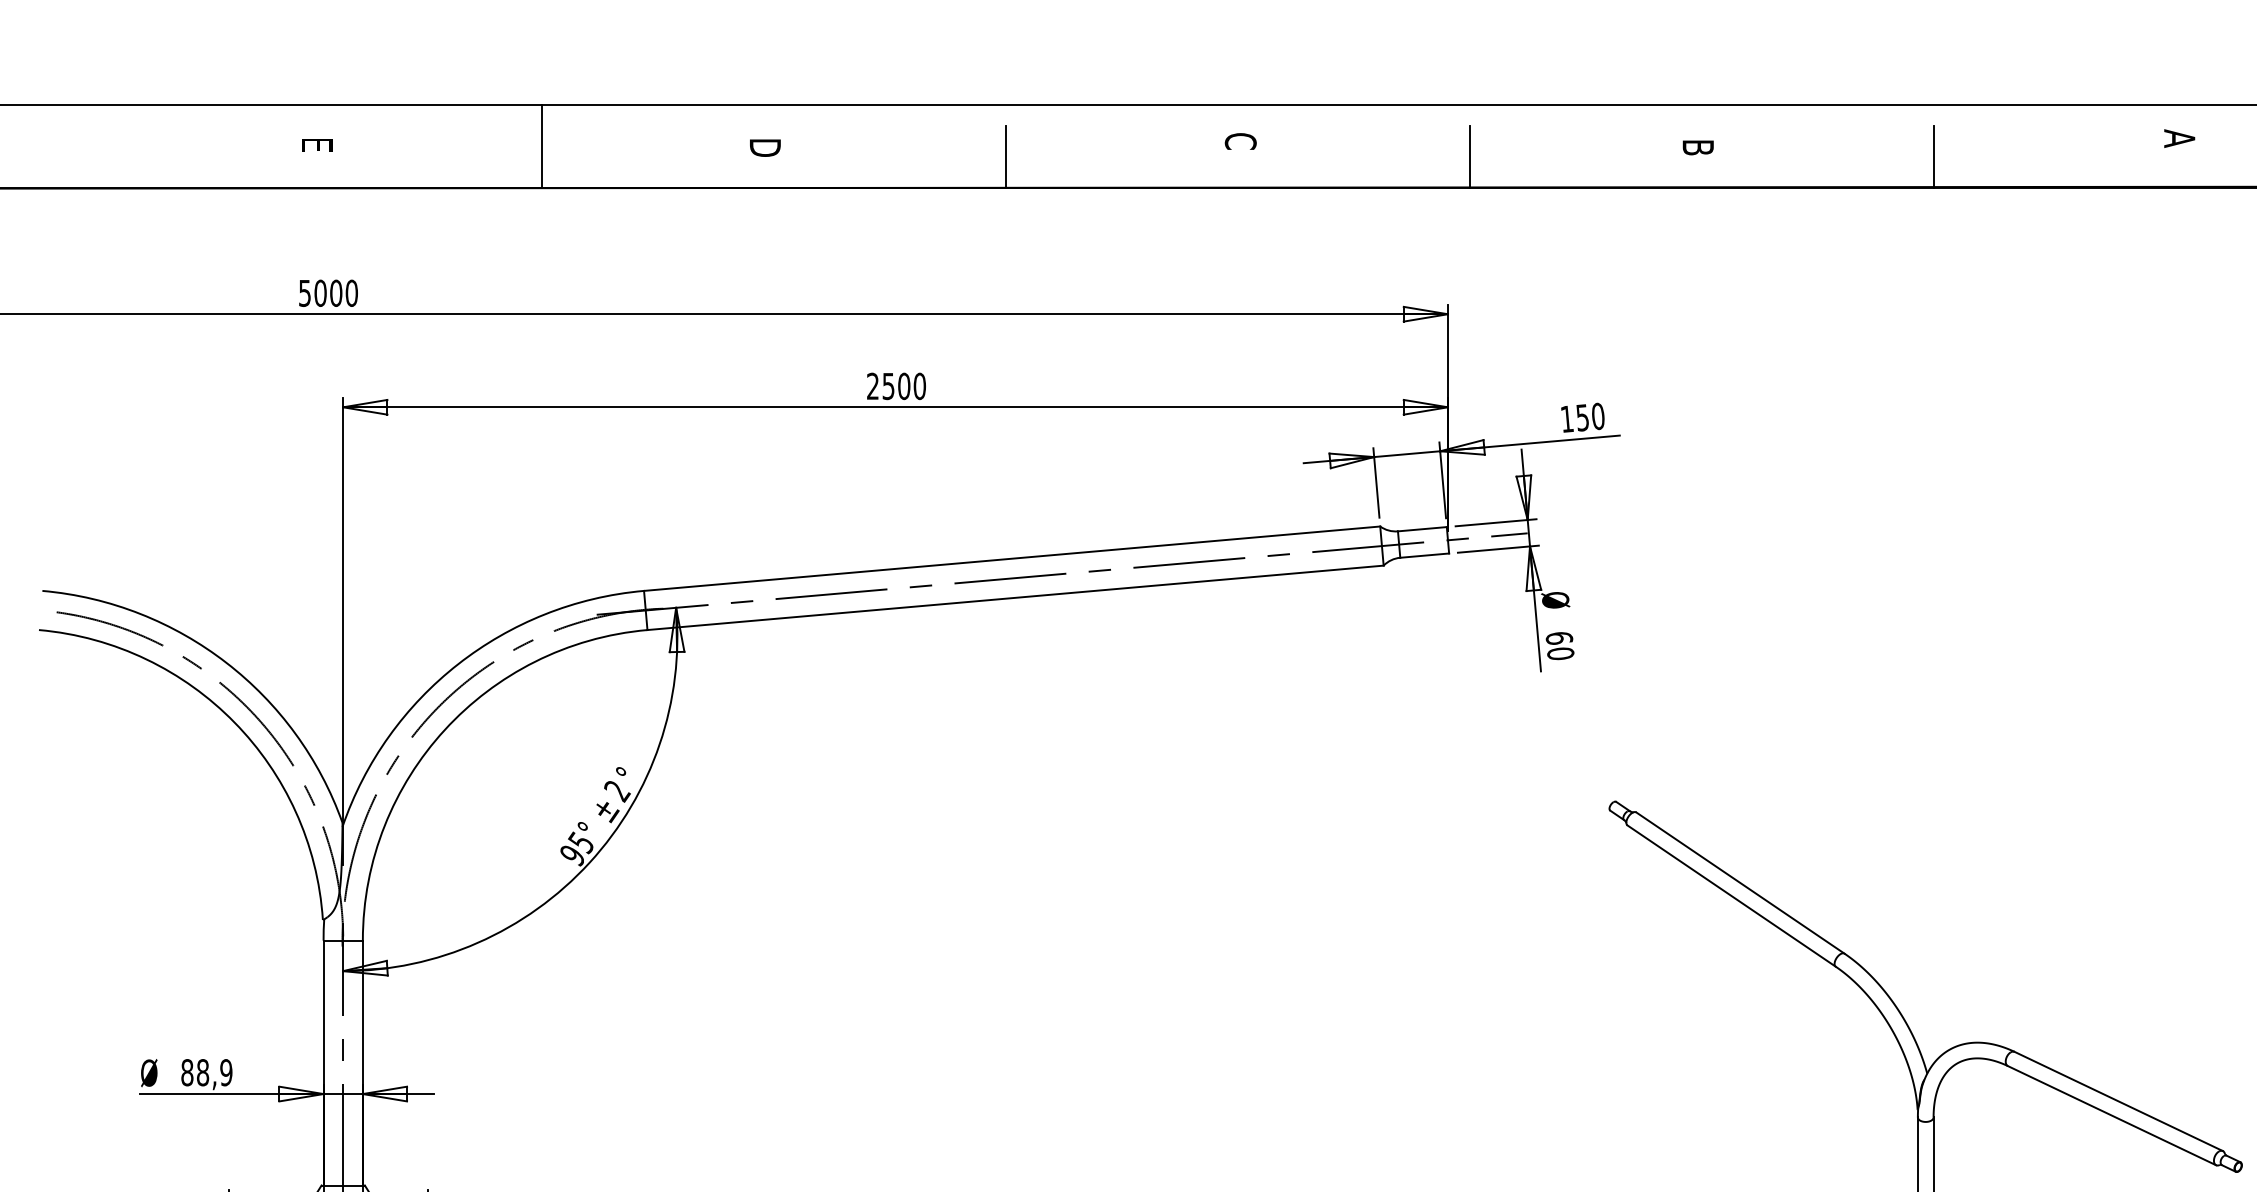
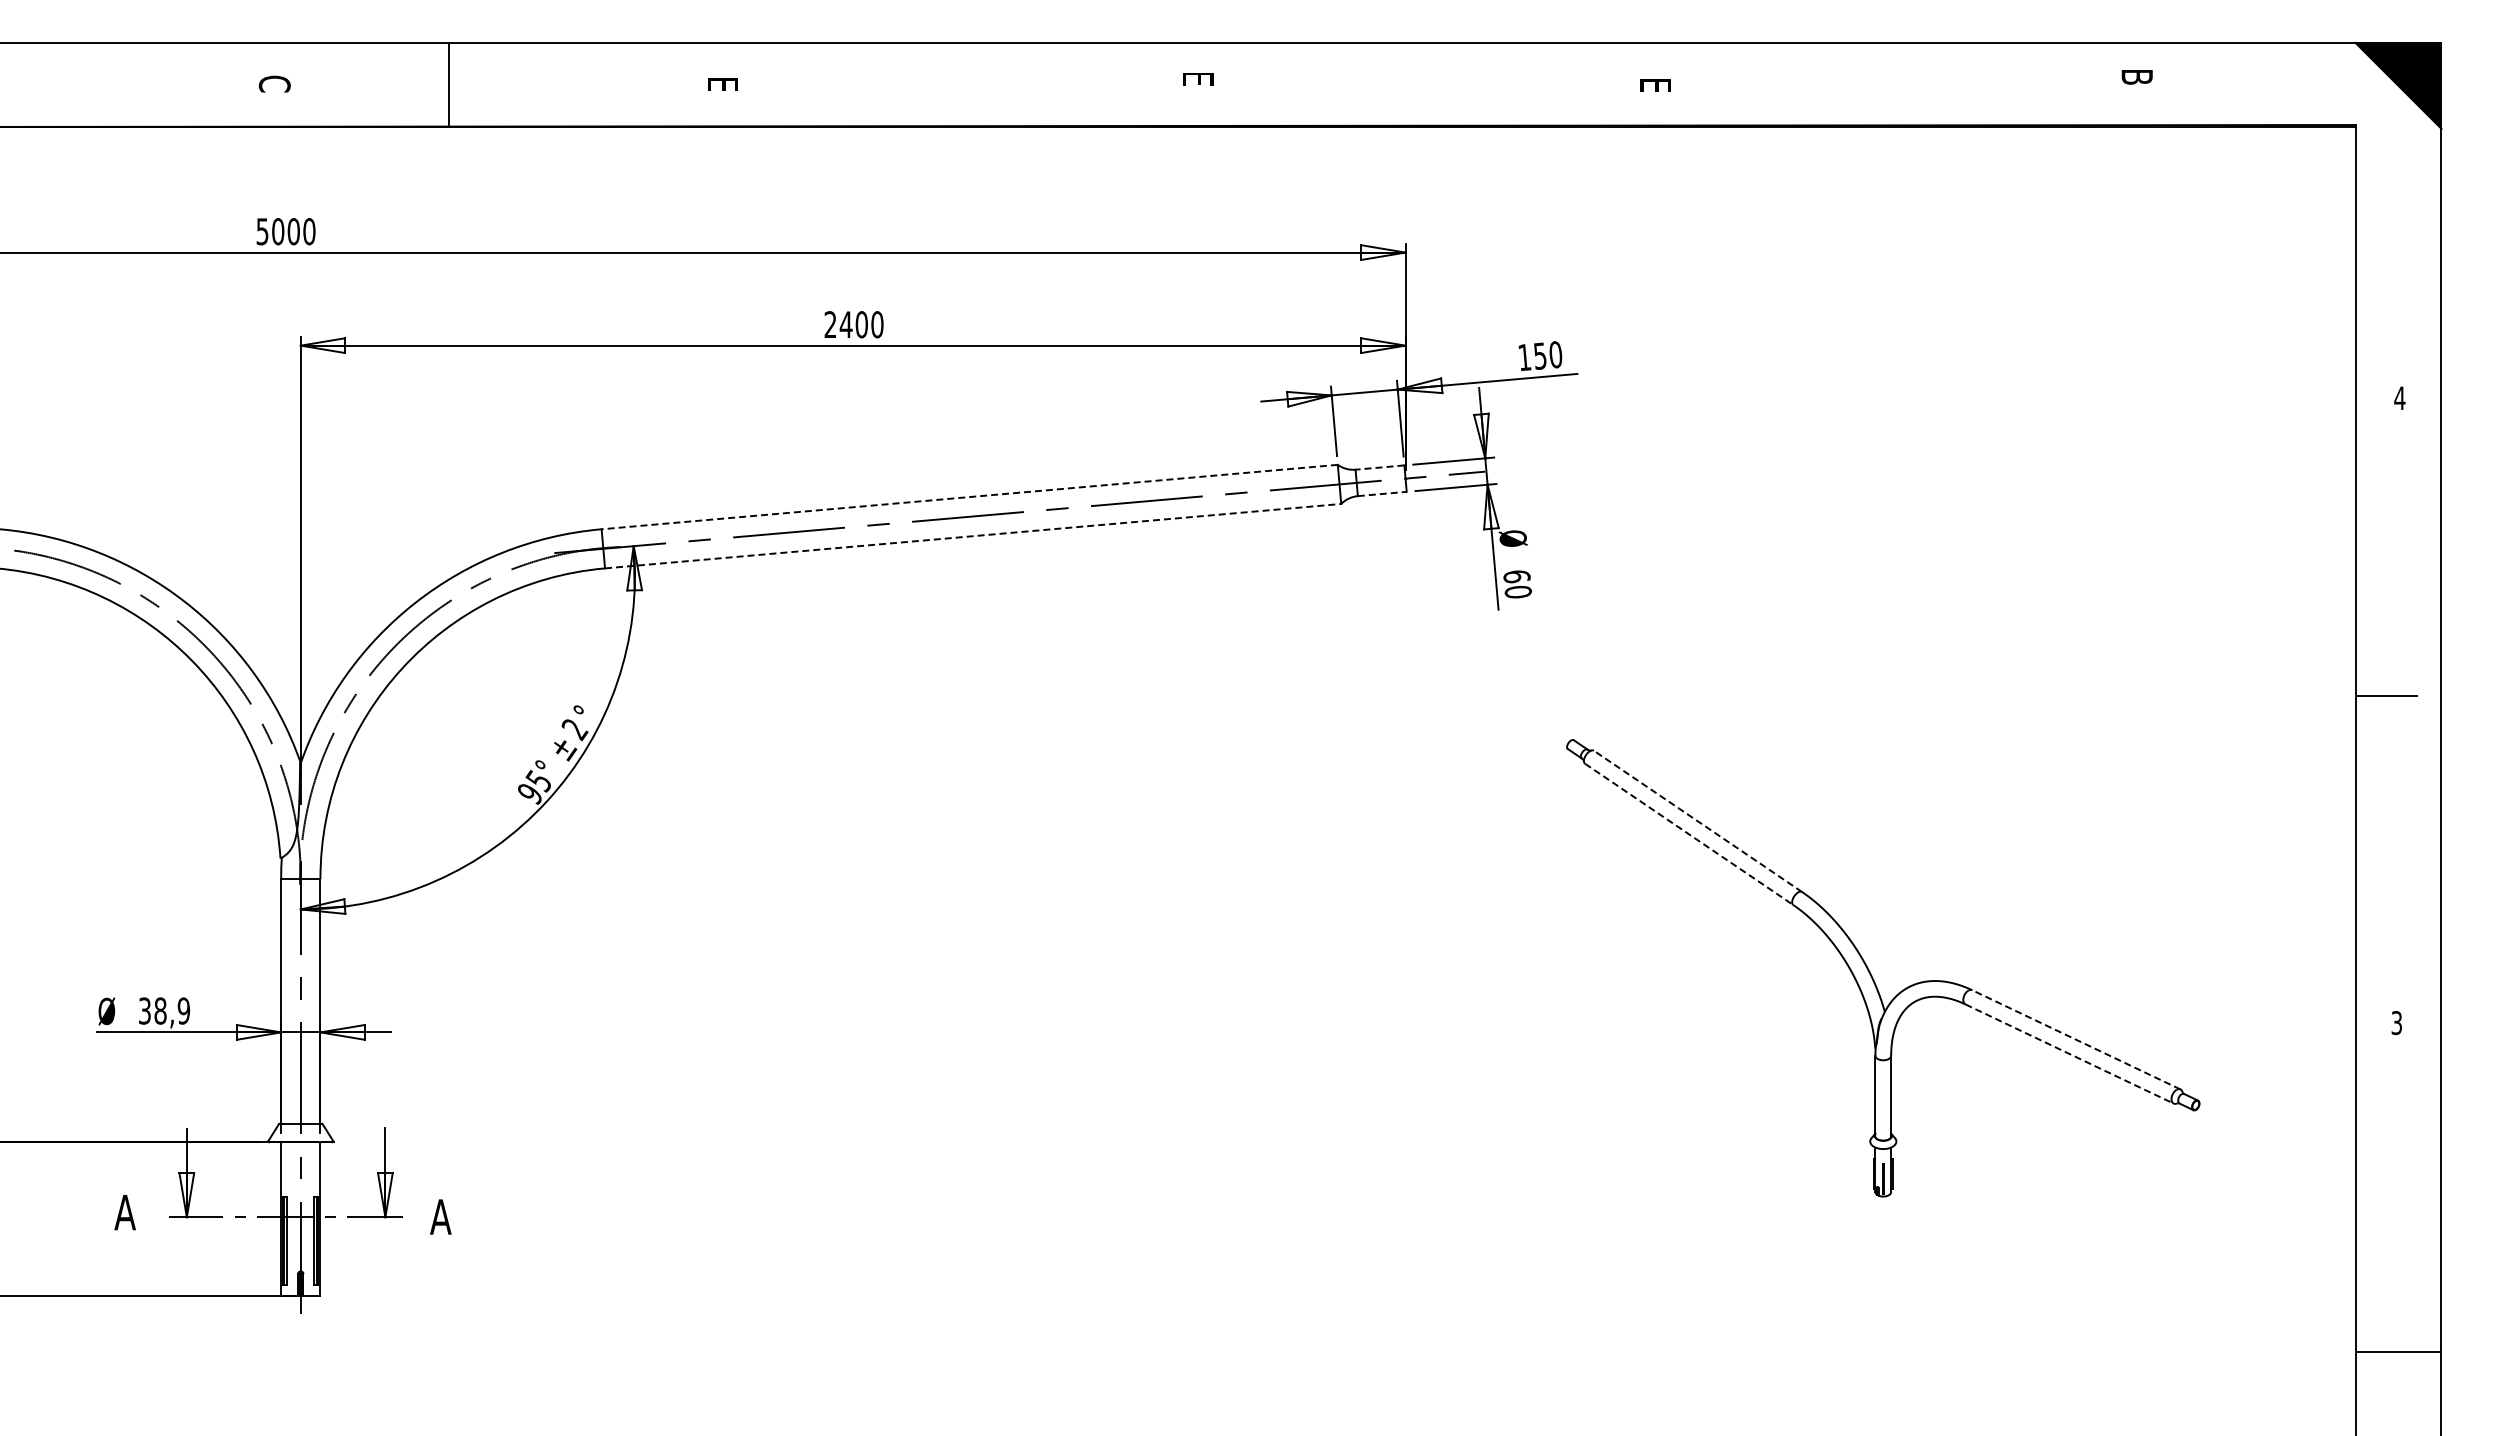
text: (2178, 138) -> (2136, 76), A -> B
text: (1240, 141) -> (1198, 79), C -> E
text: (316, 145) -> (274, 83), E -> C
line: (541, 146) -> (448, 84), moved
text: (764, 148) -> (722, 86), D -> E
text: (1697, 148) -> (1655, 86), B -> E
line: (1005, 157) -> (963, 95), removed
line: (1469, 157) -> (1427, 95), removed
line: (1933, 157) -> (1891, 95), removed
text: (887, 386) -> (845, 324), 2500 -> 2400
line: (1421, 529) -> (1379, 467), solid -> dashed
line: (1424, 555) -> (1382, 493), solid -> dashed
line: (1011, 559) -> (969, 497), solid -> dashed
line: (1015, 598) -> (973, 536), solid -> dashed
line: (1740, 883) -> (1698, 821), solid -> dashed
line: (1731, 896) -> (1689, 834), solid -> dashed
text: (186, 1072) -> (144, 1010), 88,9 -> 38,9
line: (2117, 1101) -> (2075, 1039), solid -> dashed
line: (2112, 1116) -> (2070, 1054), solid -> dashed

